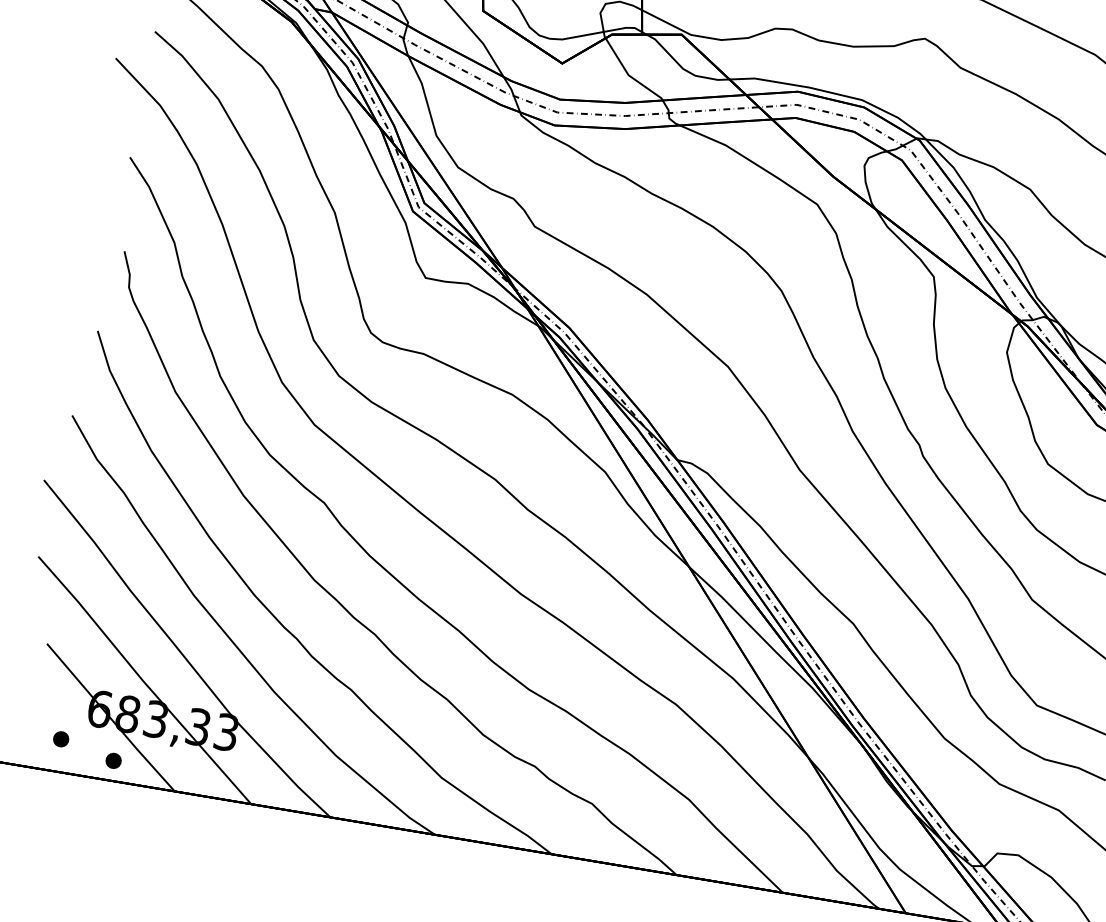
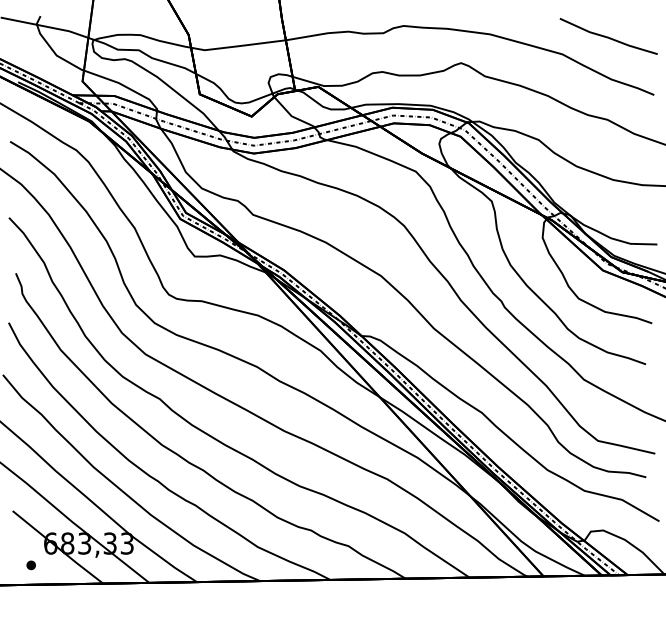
part: (112, 760) -> (63, 572), removed

